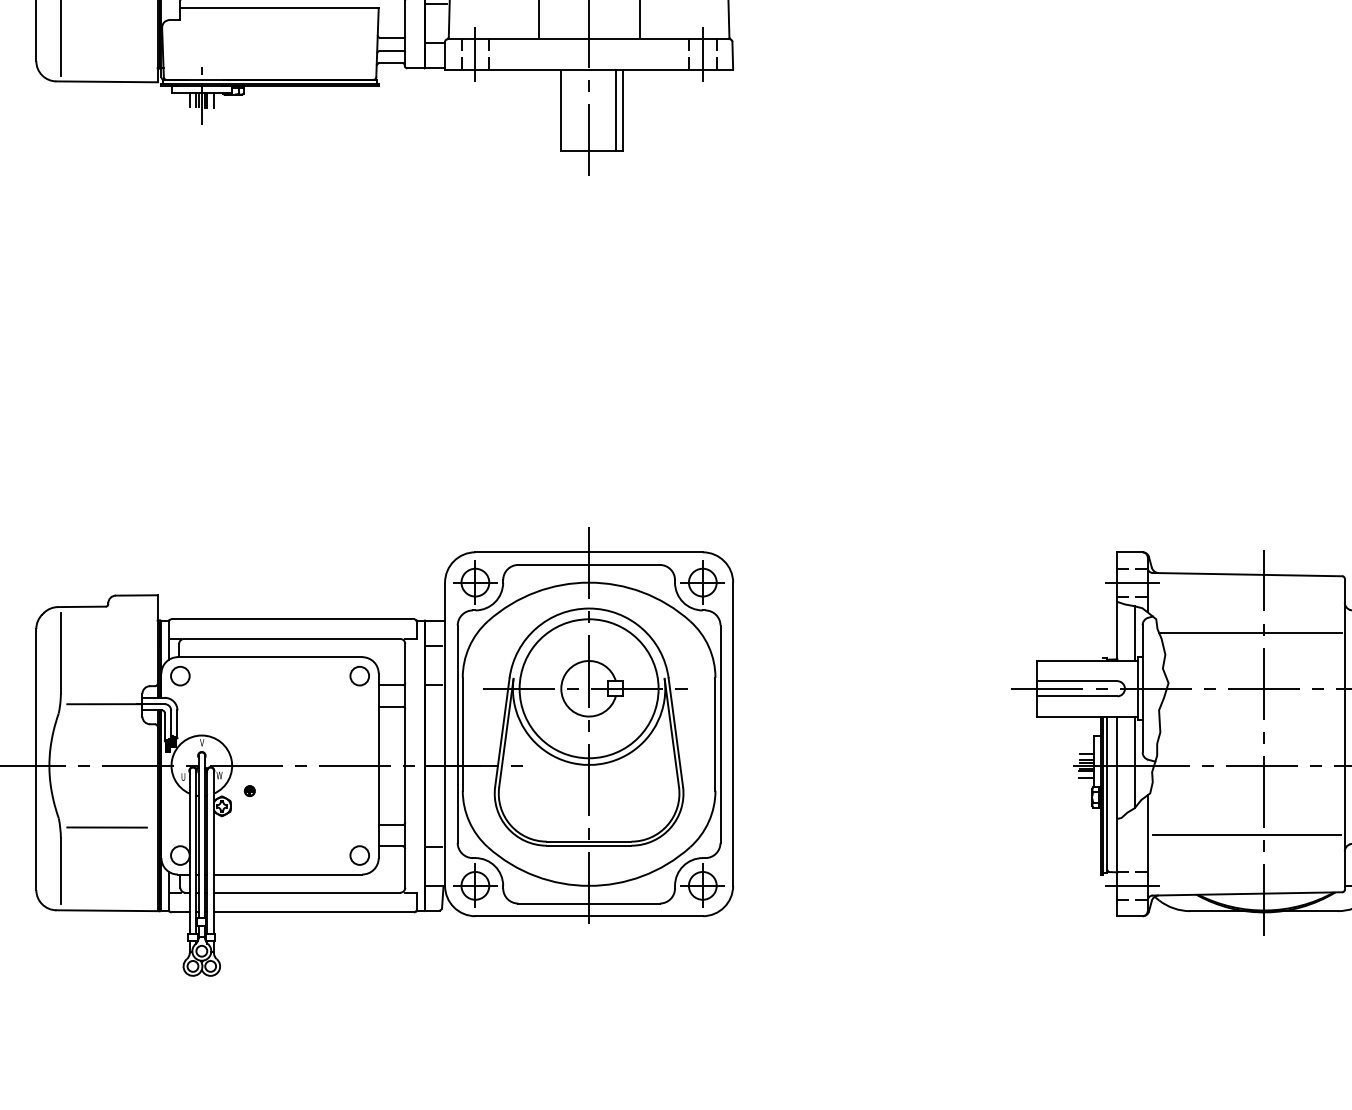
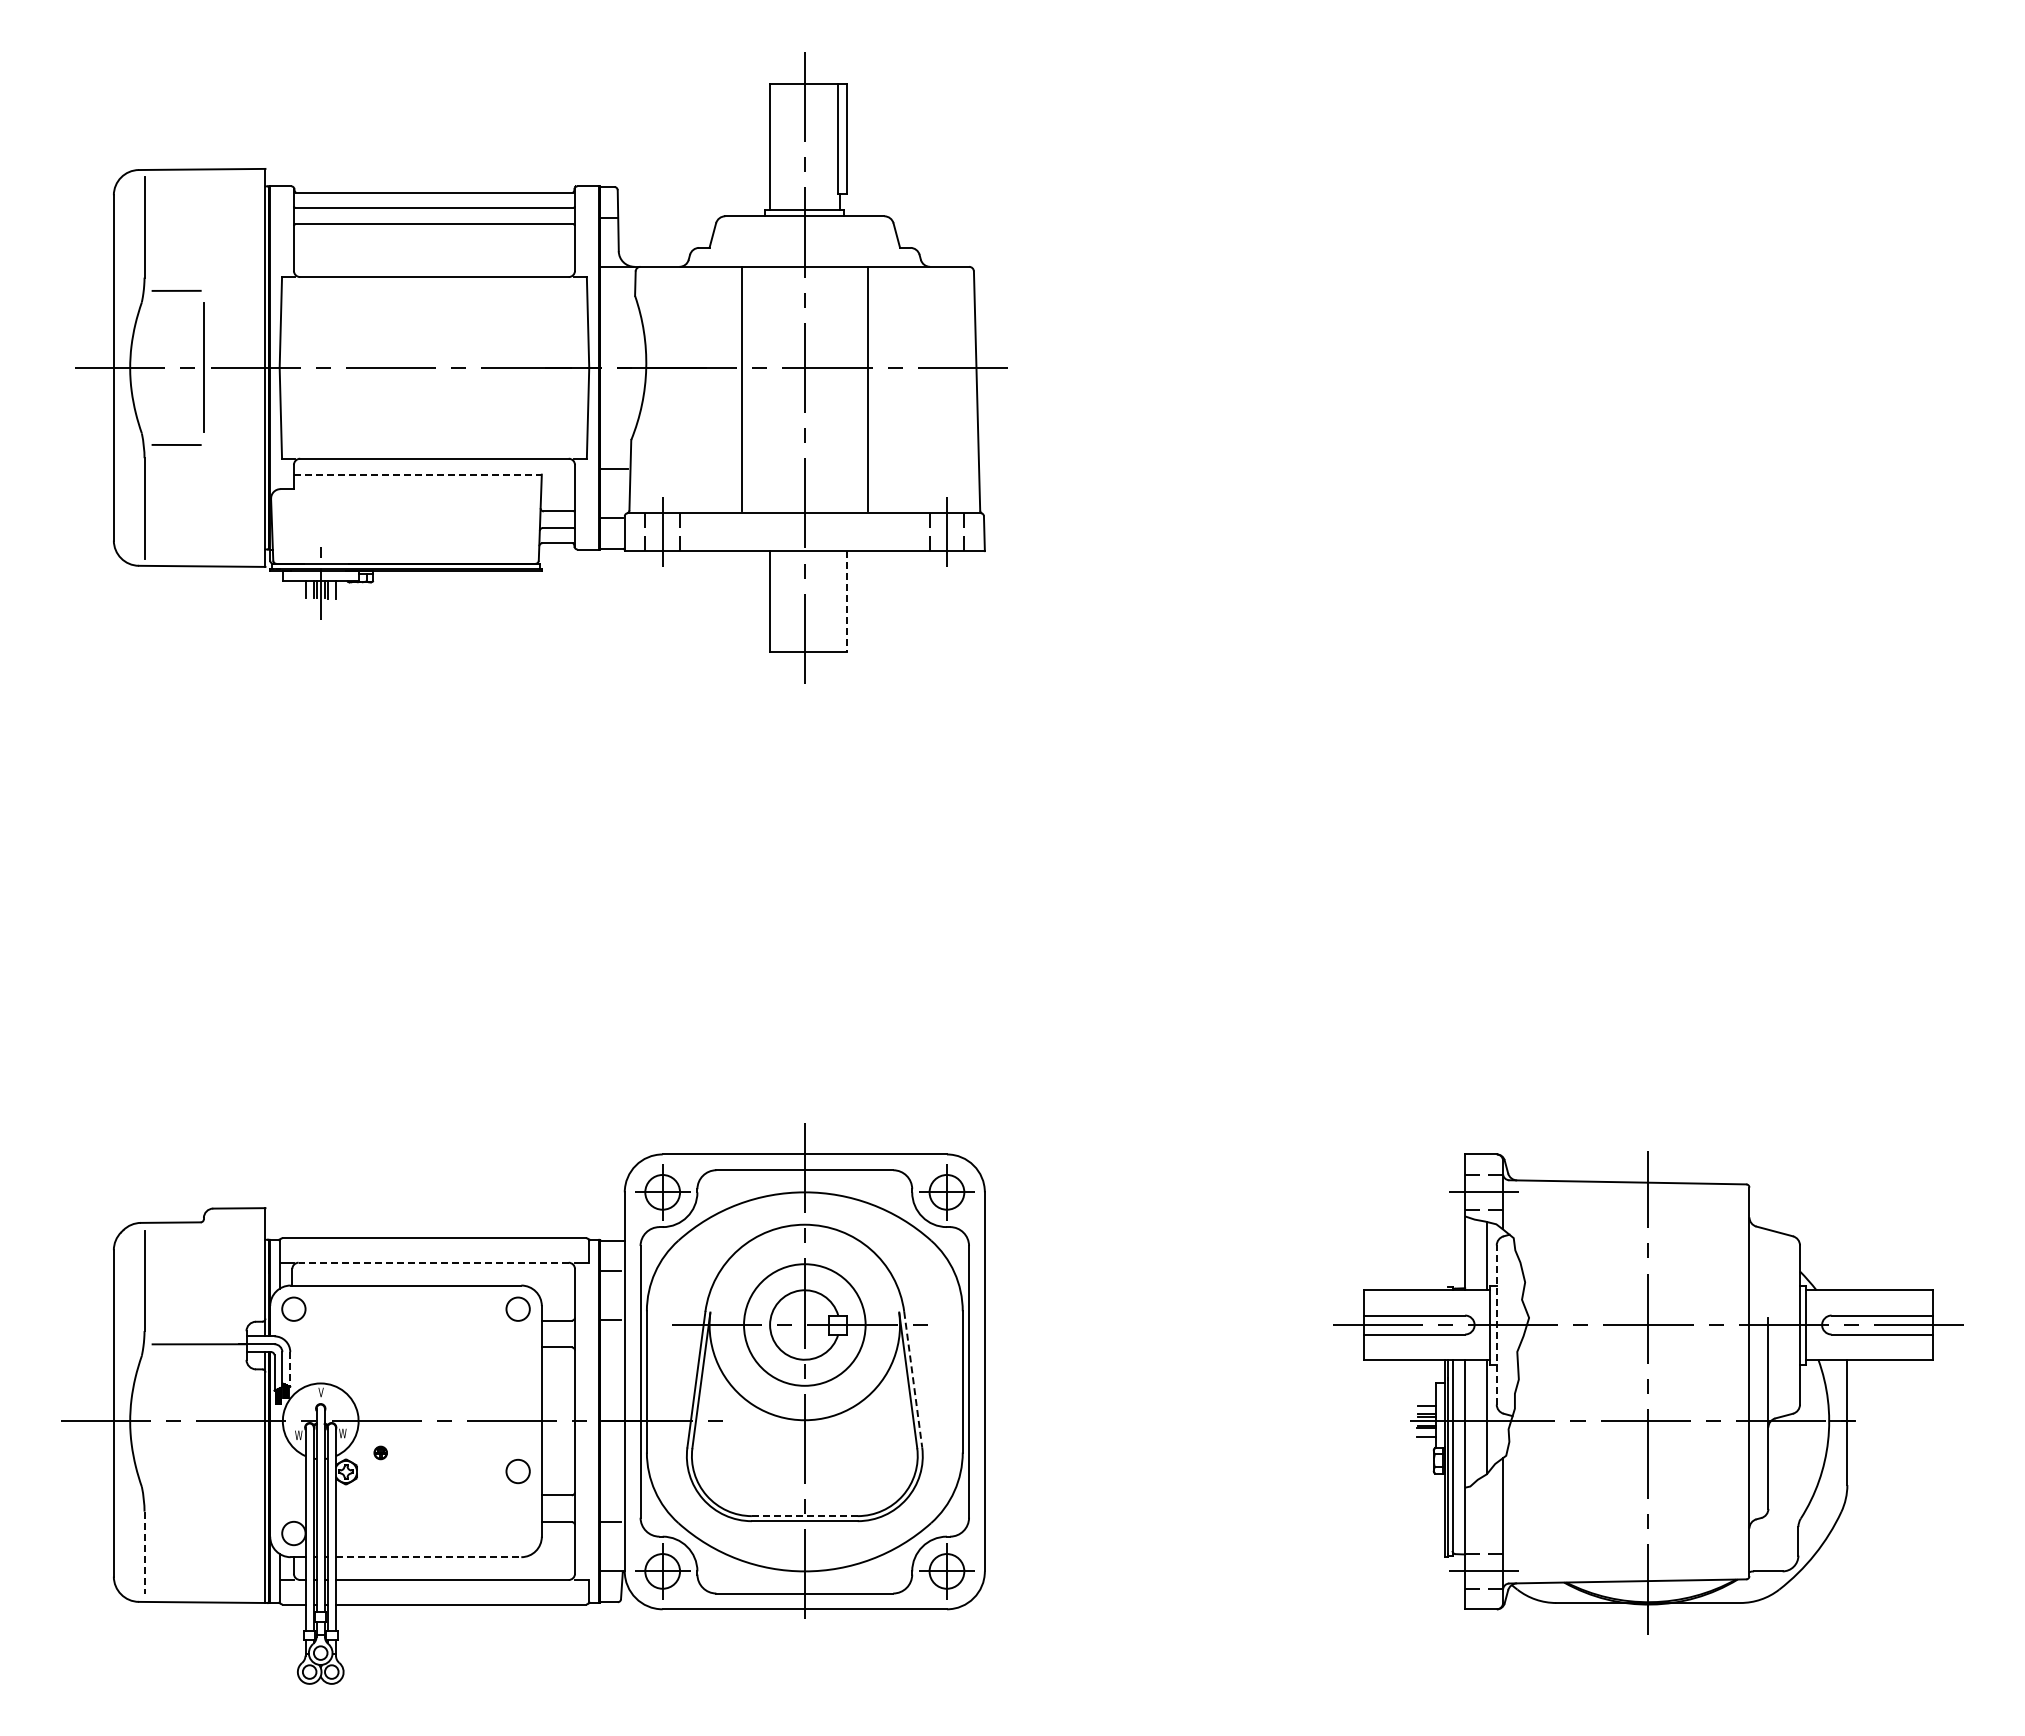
line: (279, 8) -> (417, 474), solid -> dashed
line: (616, 109) -> (838, 601), removed
line: (623, 109) -> (847, 601), solid -> dashed
line: (1250, 633) -> (1631, 1255), removed
line: (292, 638) -> (433, 1262), solid -> dashed
circle: (588, 688) -> (804, 1324), size x0.7
line: (1142, 689) -> (1496, 1325), solid -> dashed
line: (177, 725) -> (290, 1370), solid -> dashed
line: (676, 733) -> (913, 1380), solid -> dashed
text: (184, 777) -> (298, 1435), U -> W
line: (107, 827) -> (202, 1498), removed
line: (1247, 835) -> (1627, 1508), removed
line: (588, 841) -> (804, 1516), solid -> dashed
circle: (359, 855) -> (517, 1471), moved
line: (60, 871) -> (144, 1553), solid -> dashed
line: (288, 874) -> (428, 1557), solid -> dashed

